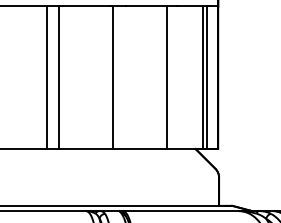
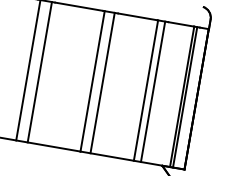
line: (122, 77) -> (102, 82), added
line: (173, 77) -> (152, 91), added

